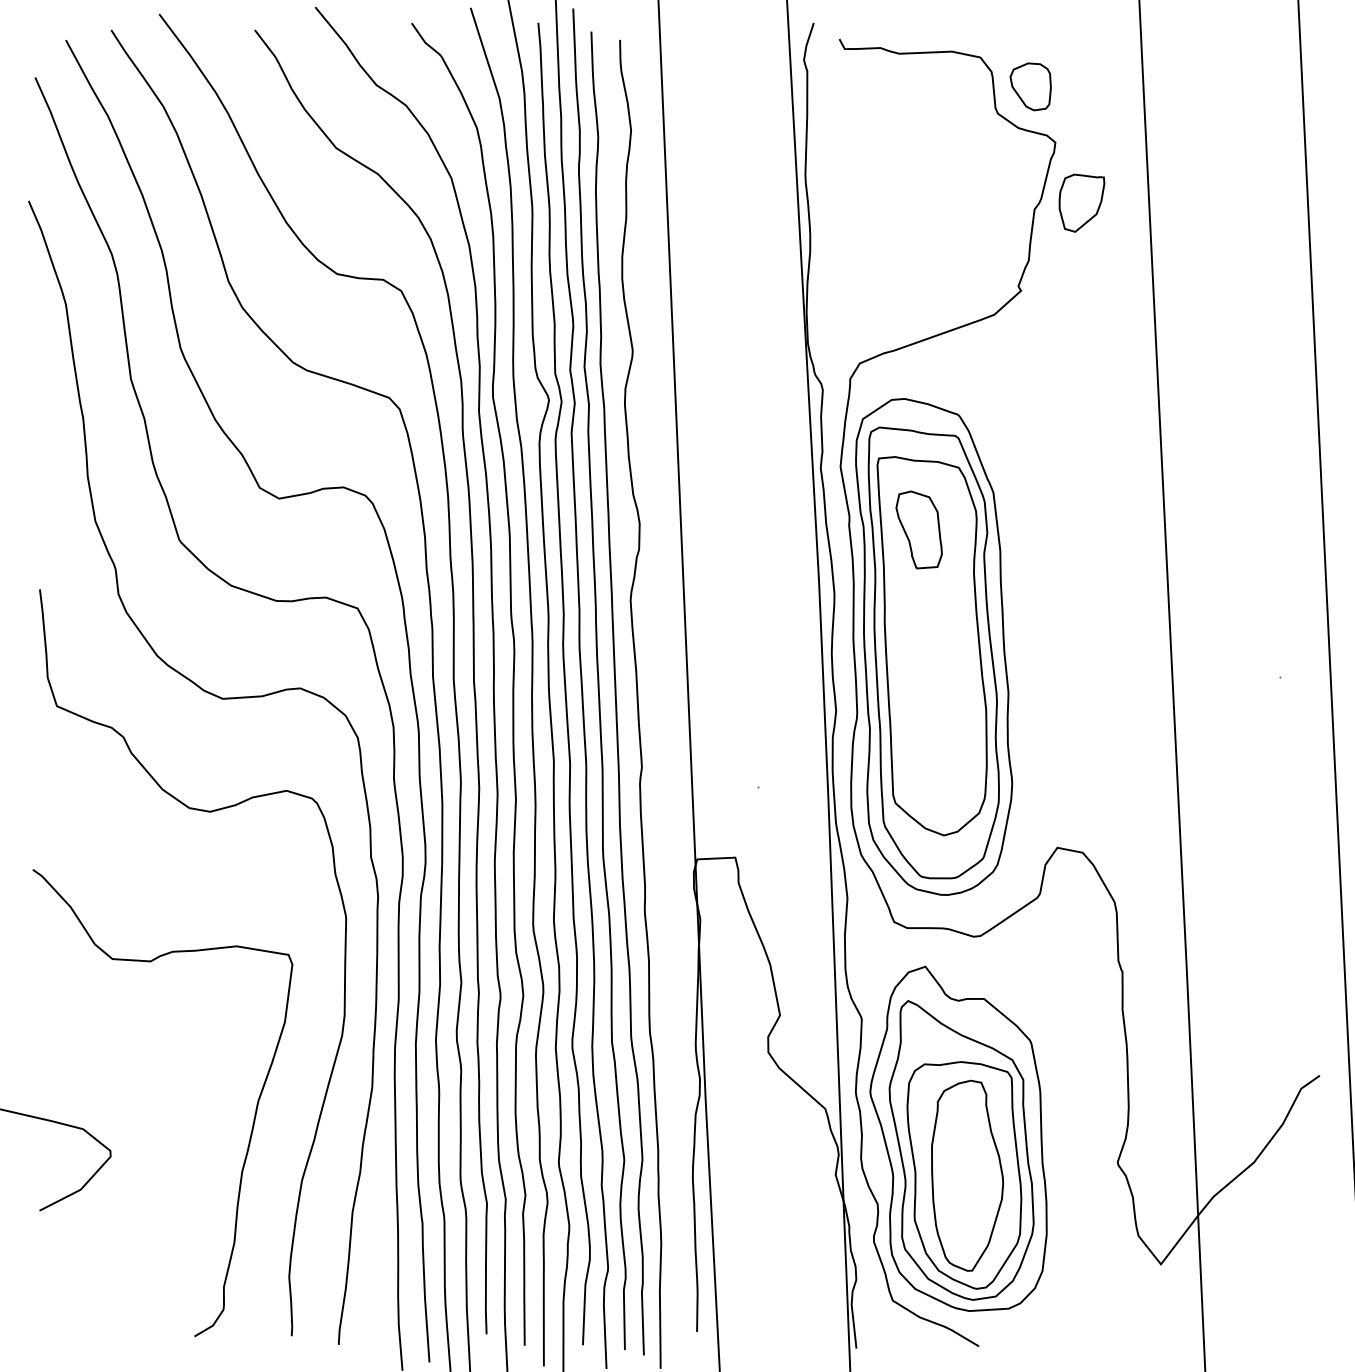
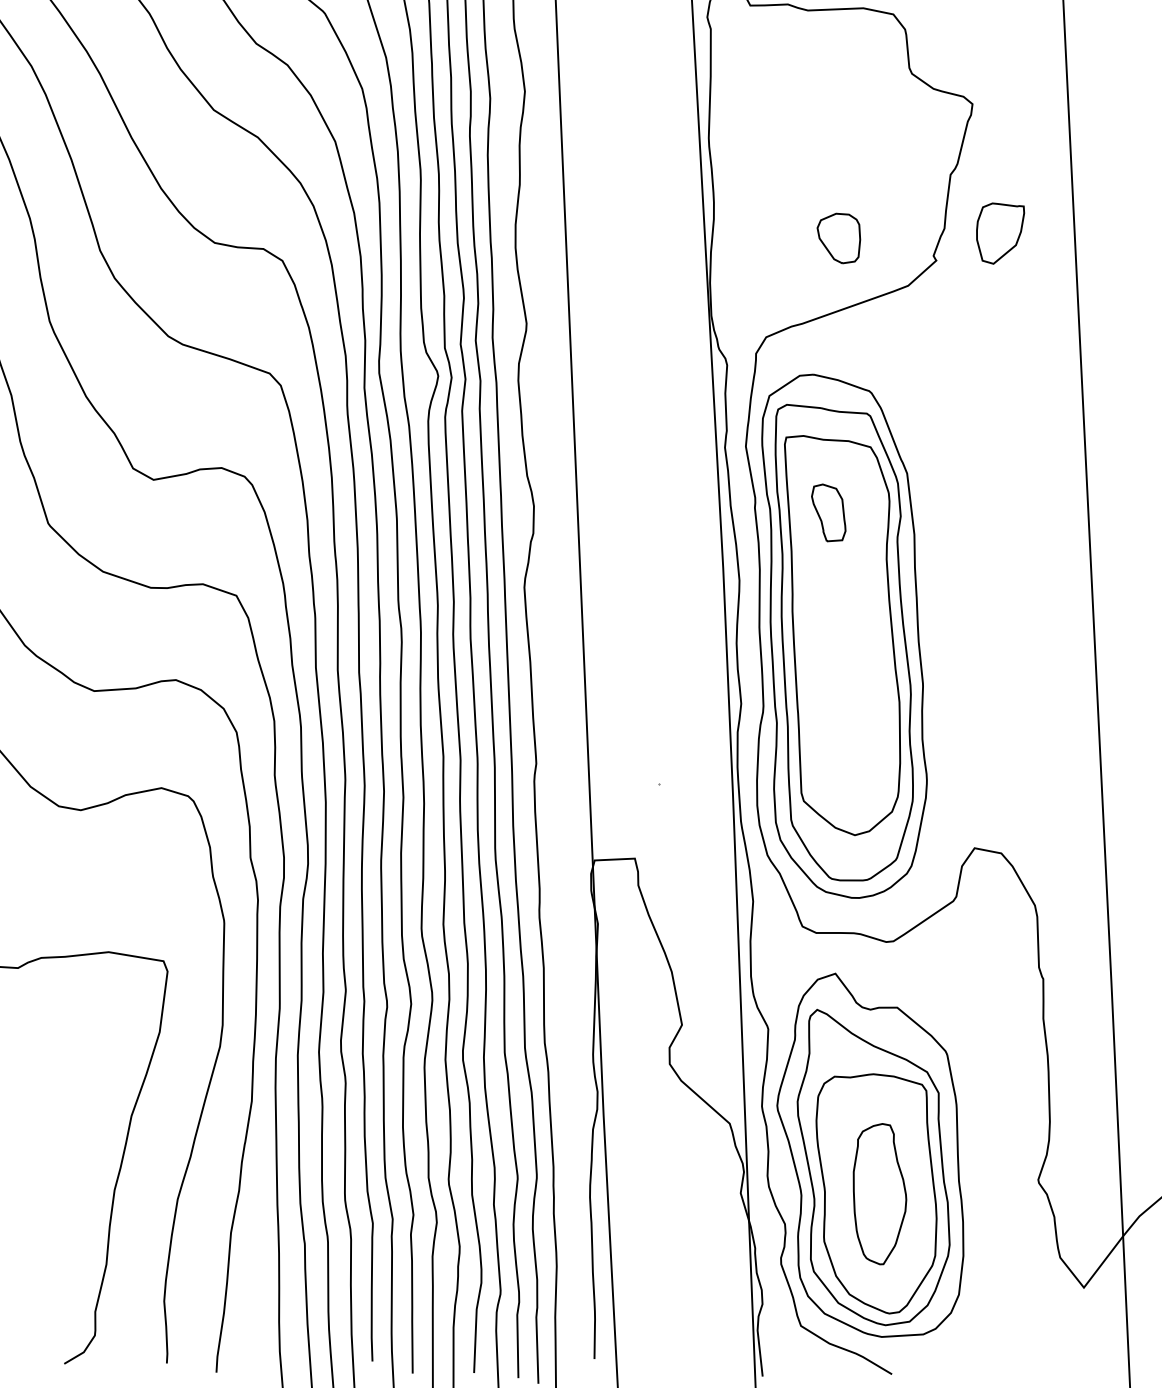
part: (1030, 86) -> (838, 238), moved
part: (1081, 202) -> (1000, 232), moved
part: (918, 529) -> (828, 512), size x0.7
part: (967, 1175) -> (879, 1193), size x0.7

